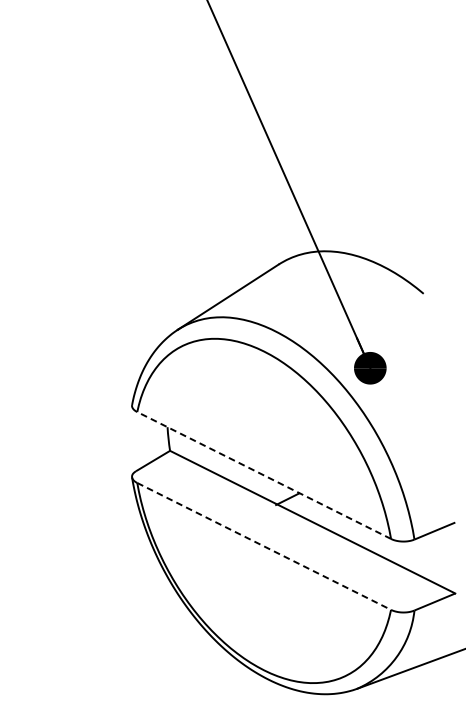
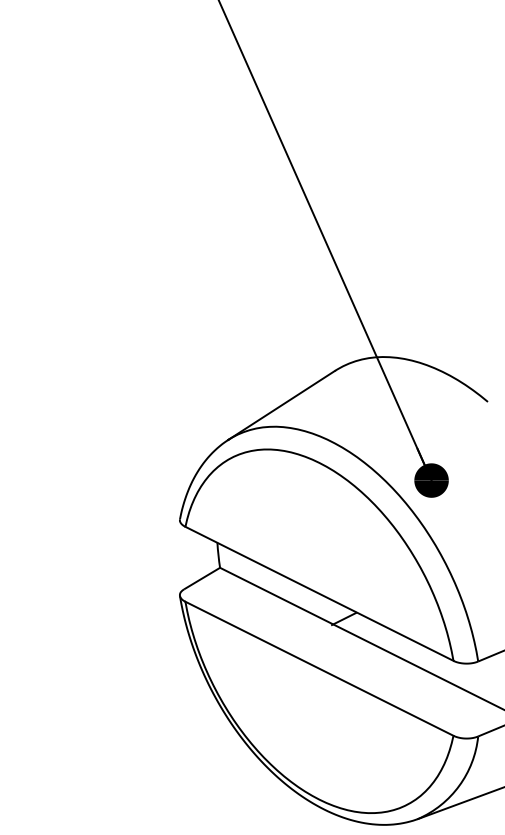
line: (264, 475) -> (319, 593), dashed -> solid
line: (264, 546) -> (319, 668), dashed -> solid

